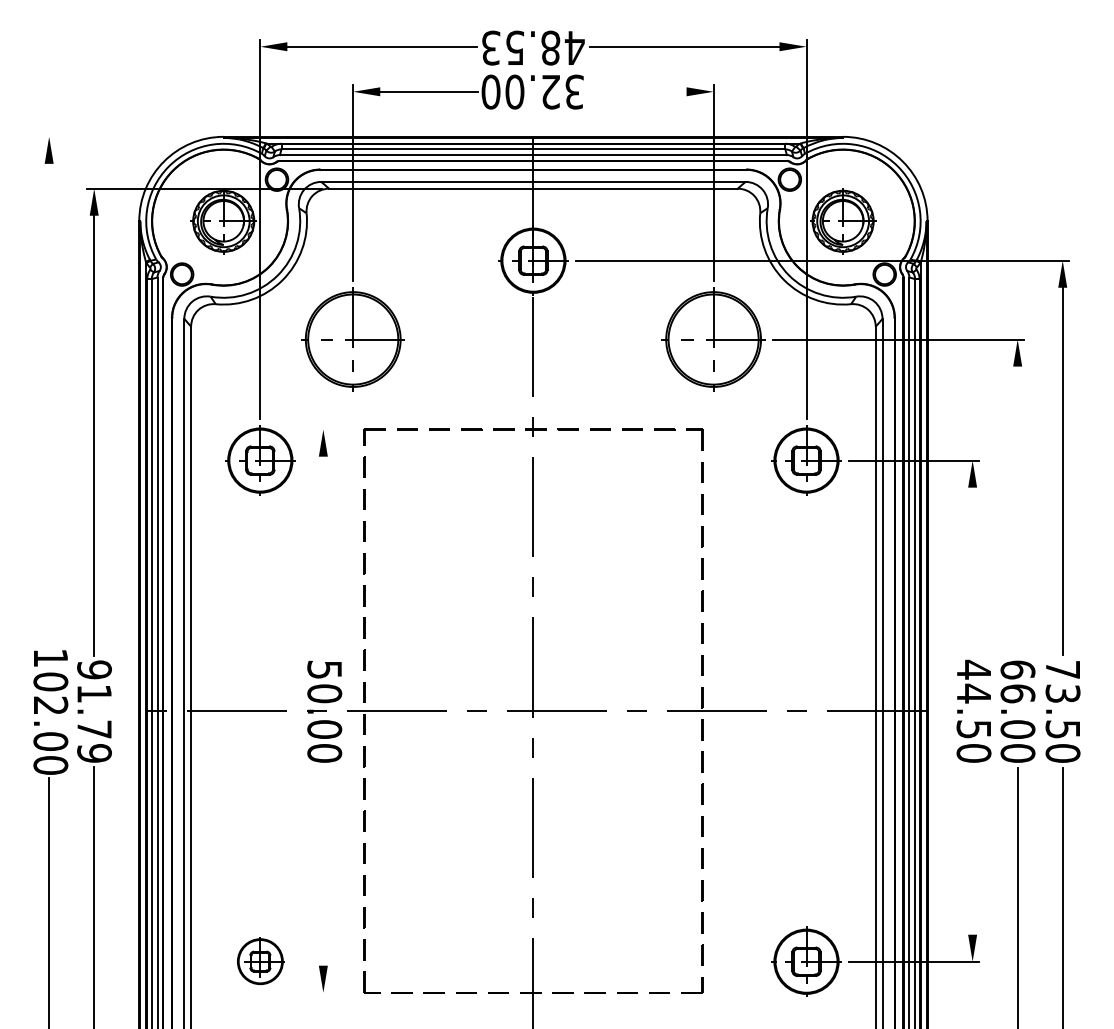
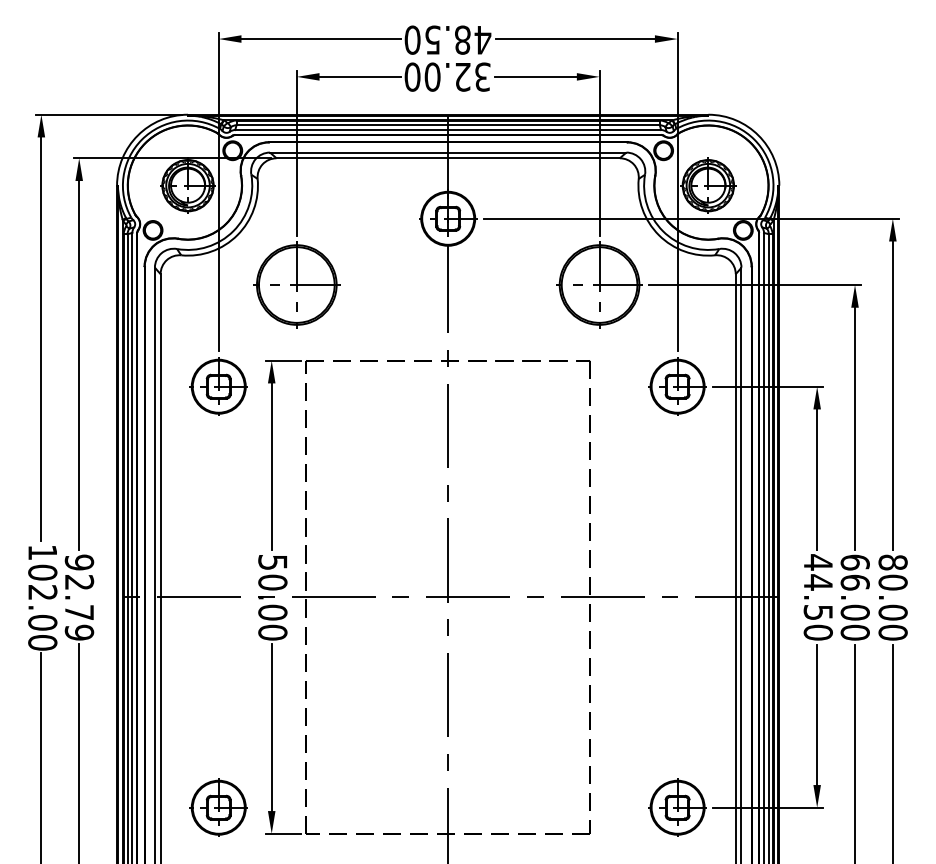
text: (490, 47) -> (412, 39), 48.53 -> 48.50
line: (637, 91) -> (535, 76), added
line: (129, 136) -> (108, 114), added
line: (49, 403) -> (41, 338), added
line: (336, 429) -> (282, 360), added
line: (1017, 510) -> (854, 428), added
line: (323, 555) -> (271, 466), added
line: (972, 570) -> (817, 479), added
text: (94, 693) -> (79, 582), 91.79 -> 92.79
text: (1062, 699) -> (892, 587), 73.50 -> 80.00
line: (972, 850) -> (817, 714), added
line: (323, 866) -> (271, 727), added
part: (260, 961) -> (218, 807), size x1.43
line: (336, 992) -> (282, 833), added

